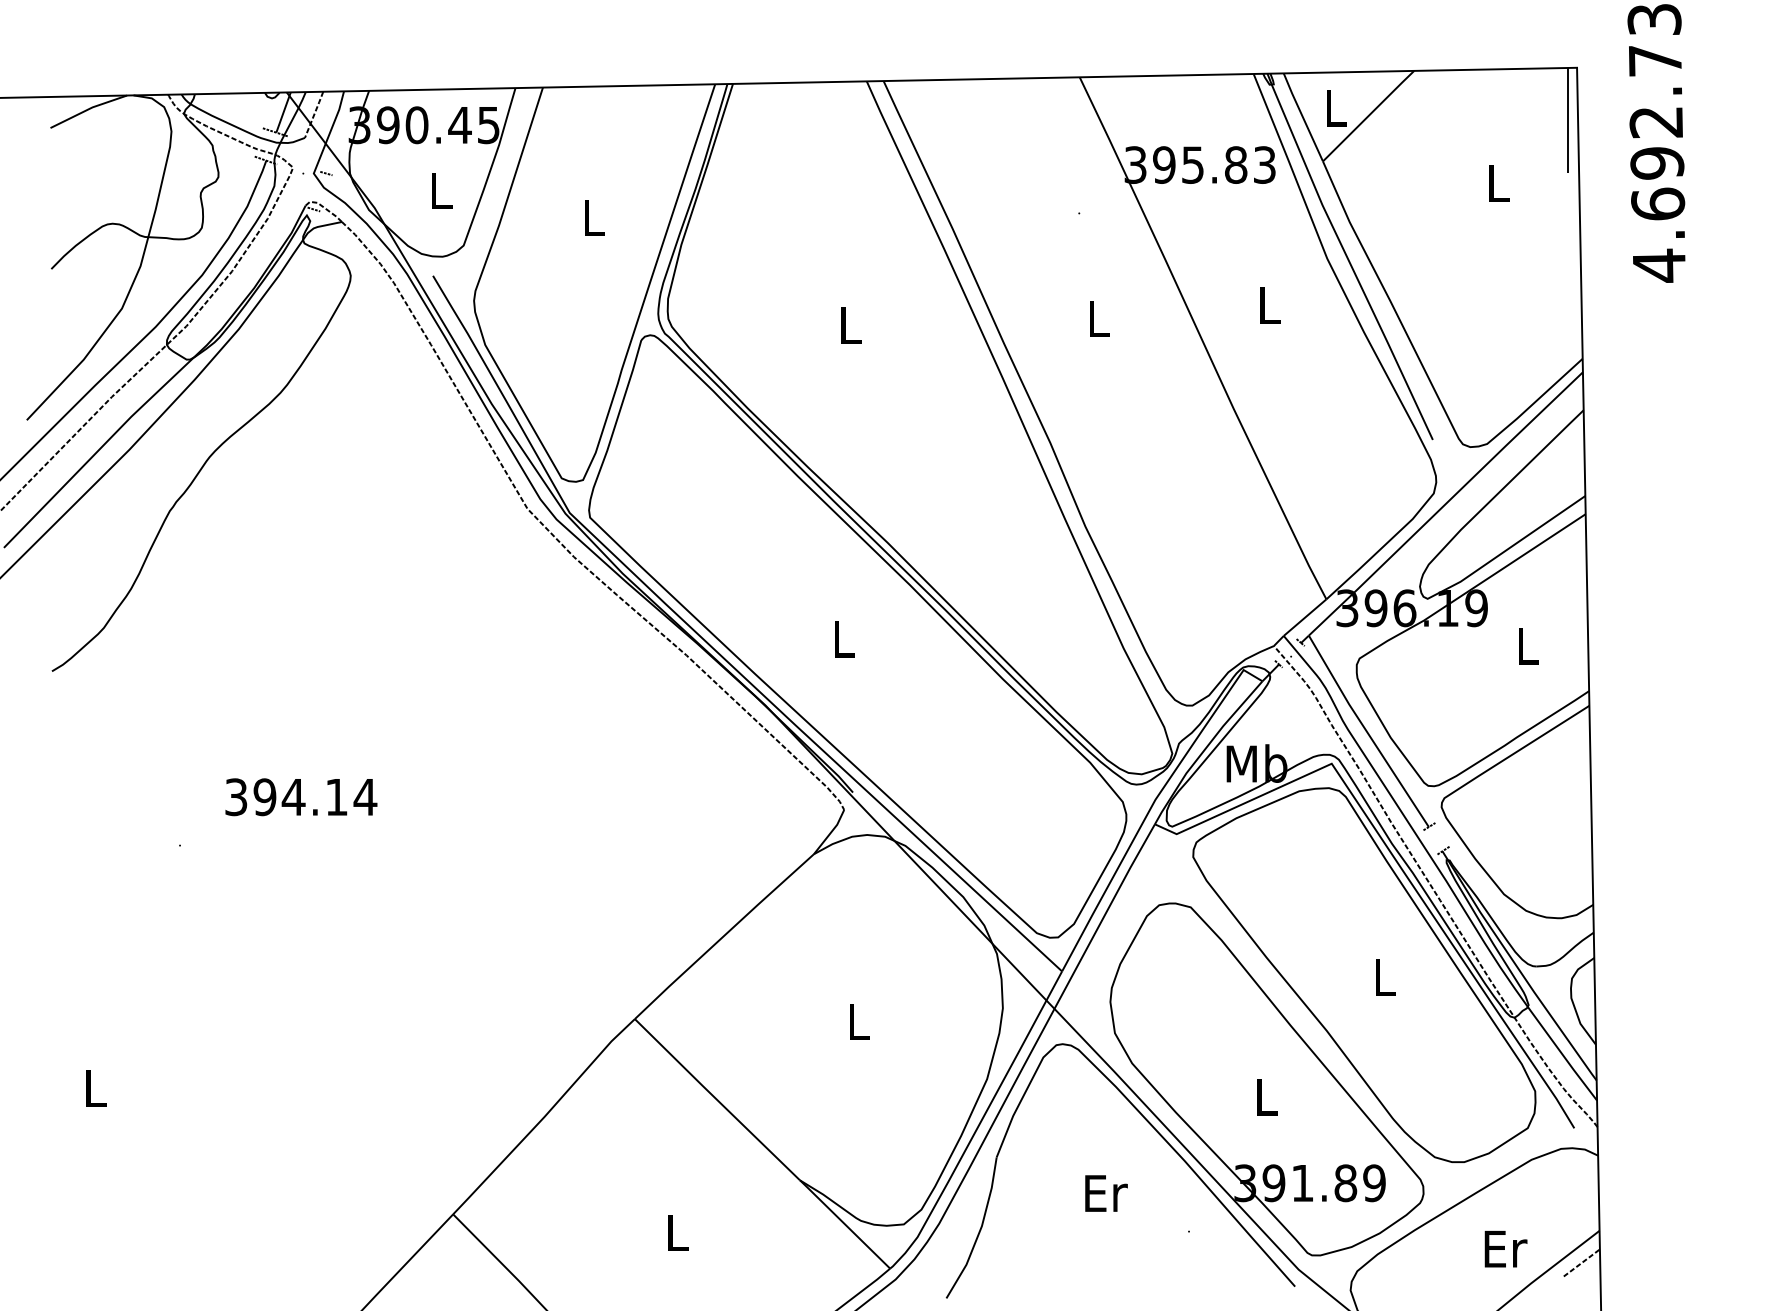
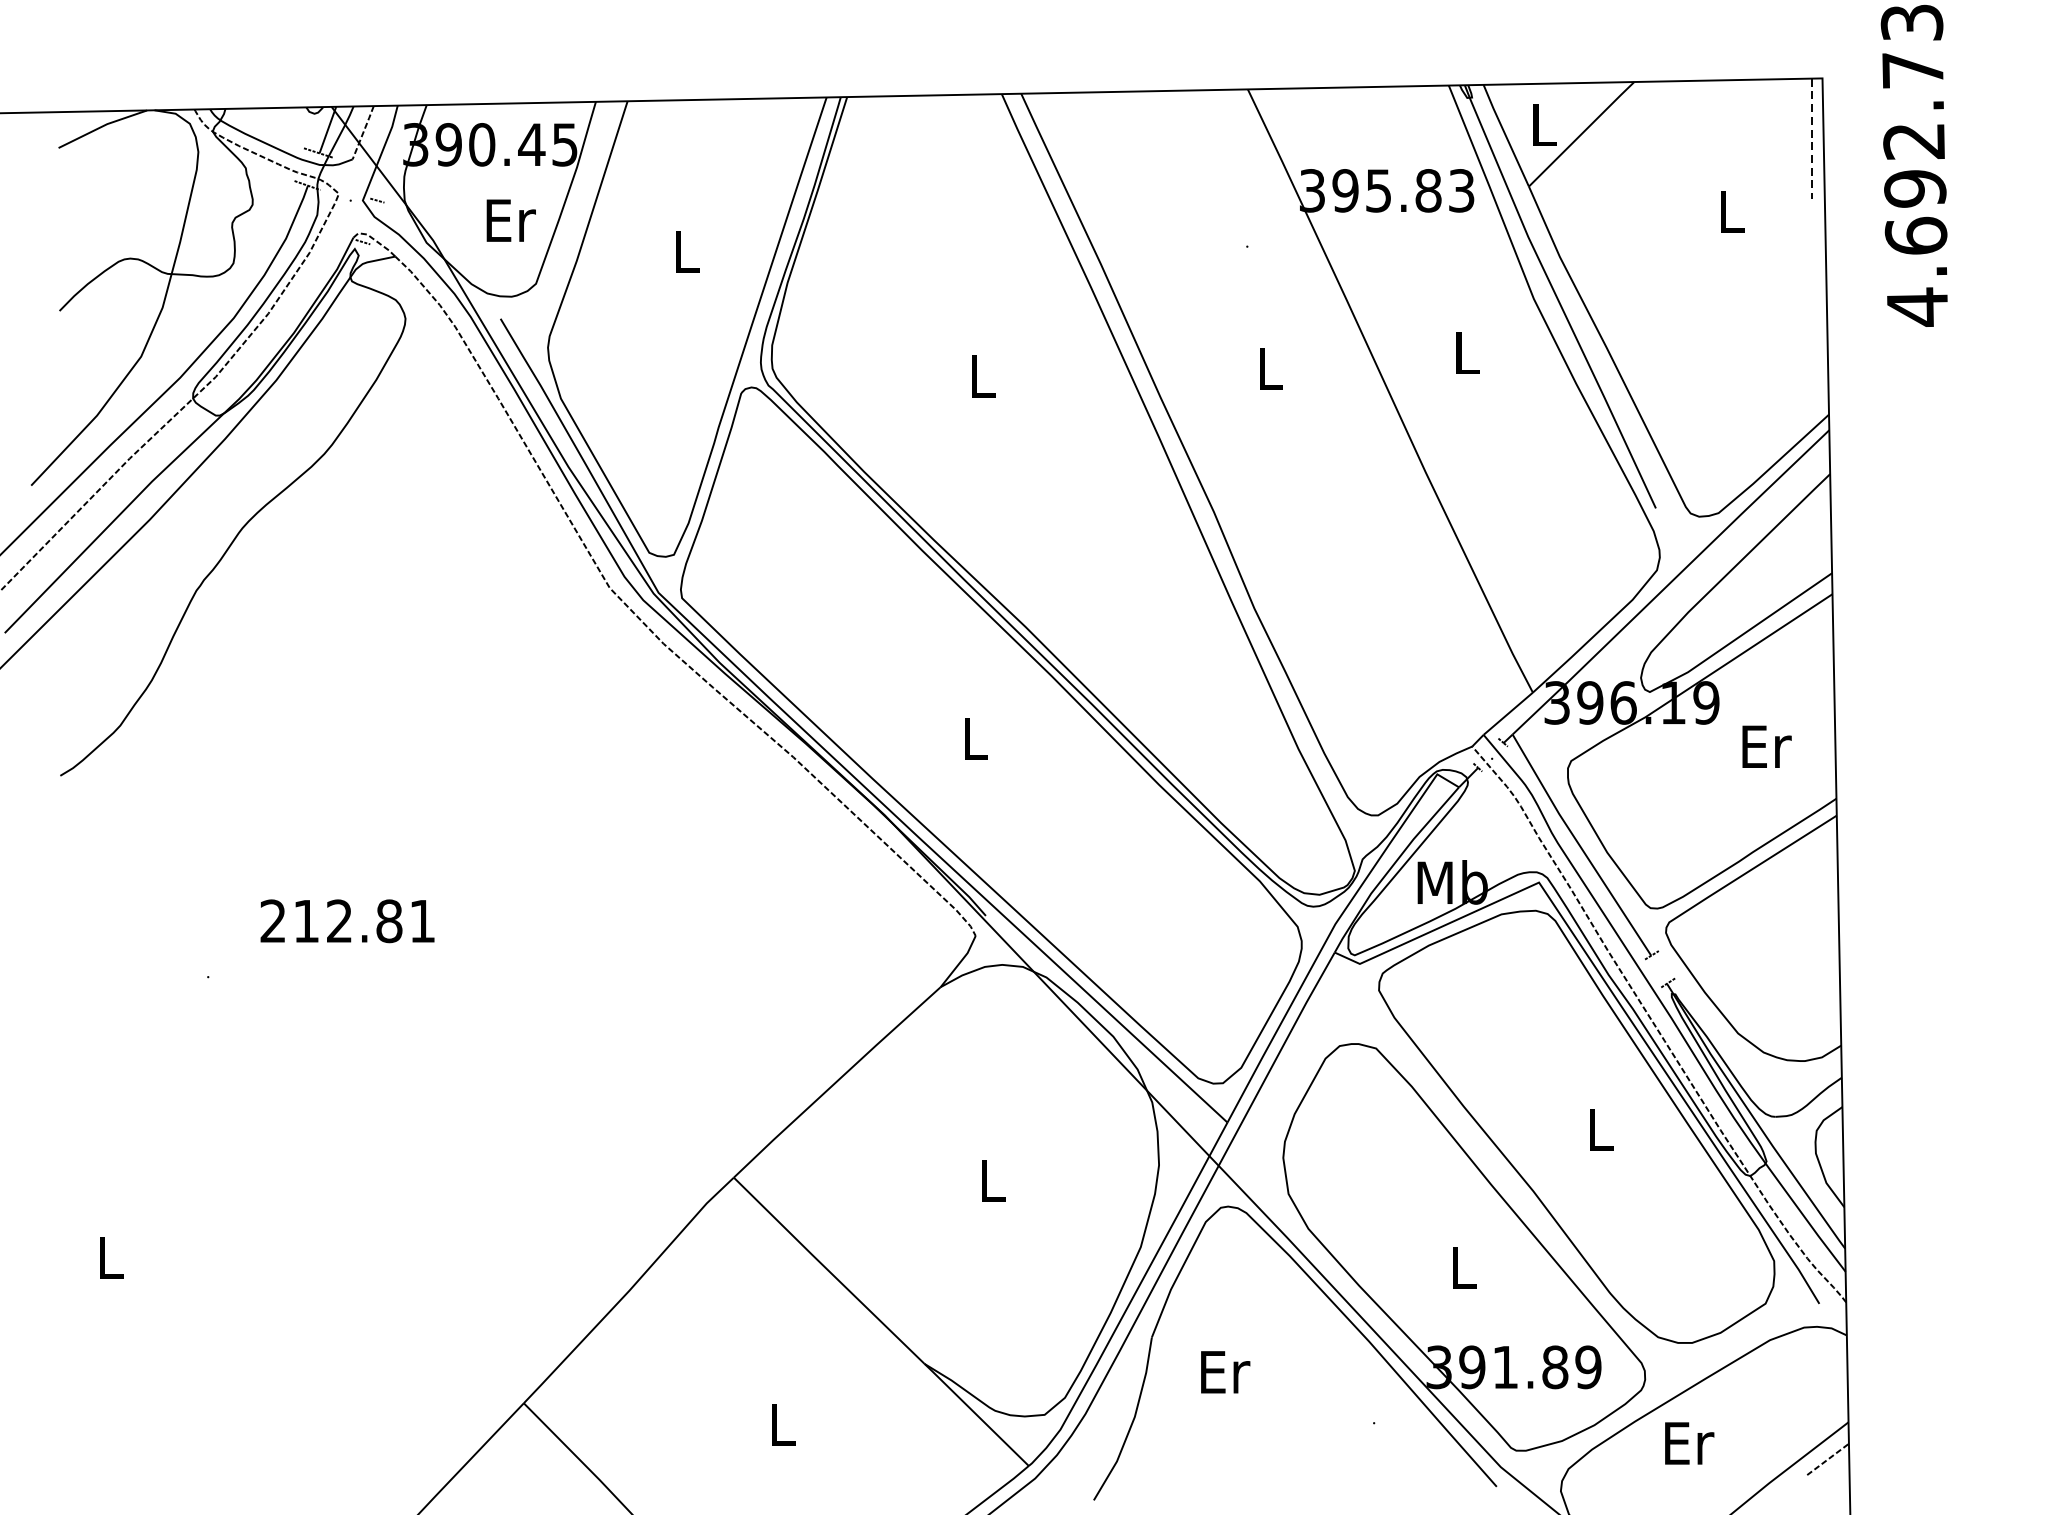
line: (1567, 120) -> (1811, 139), solid -> dashed
text: (442, 190) -> (511, 220), L -> Er
text: (1528, 646) -> (1766, 747), L -> Er
text: (301, 797) -> (348, 921), 394.14 -> 212.81
text: (1106, 1193) -> (1225, 1372), moved
text: (1505, 1249) -> (1688, 1443), moved

